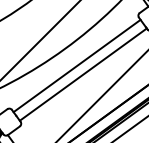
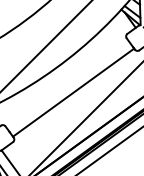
line: (76, 66) -> (67, 84), removed

